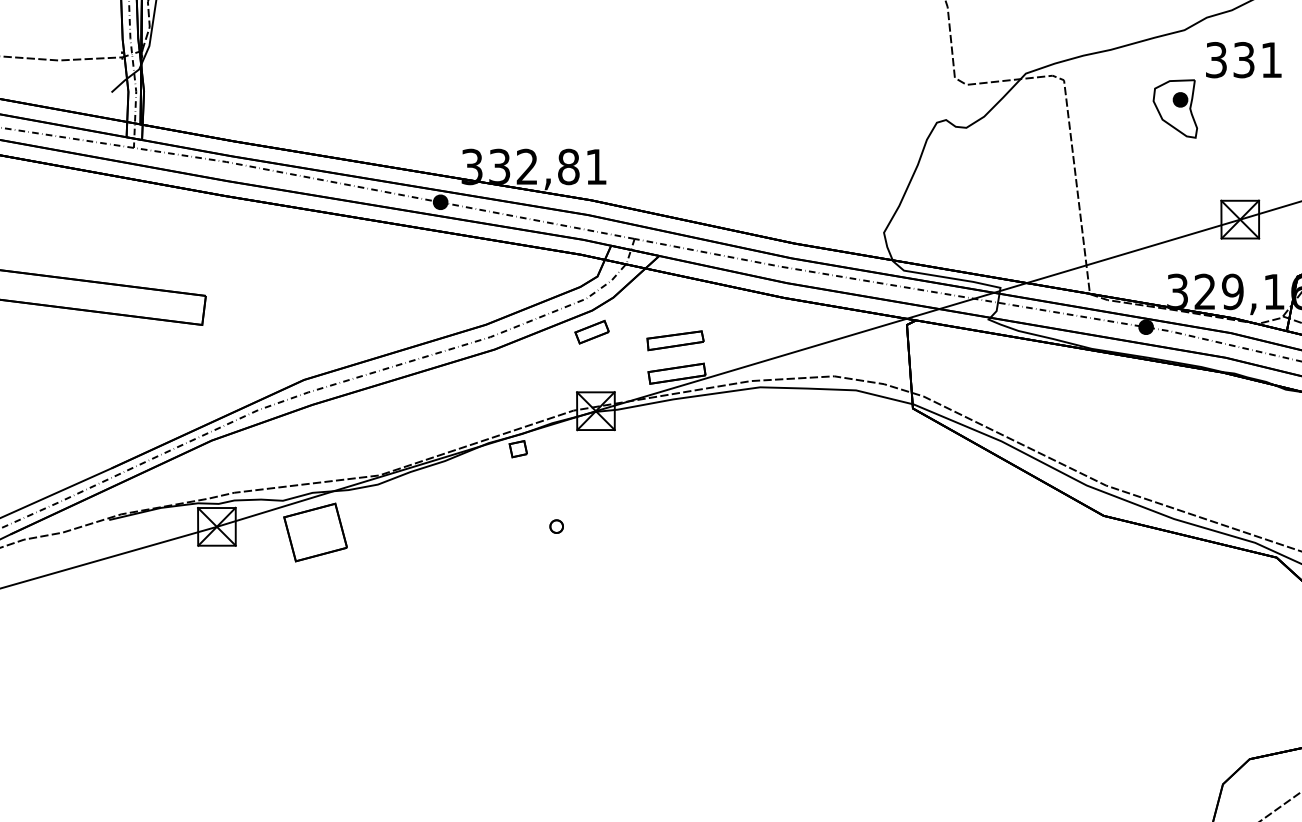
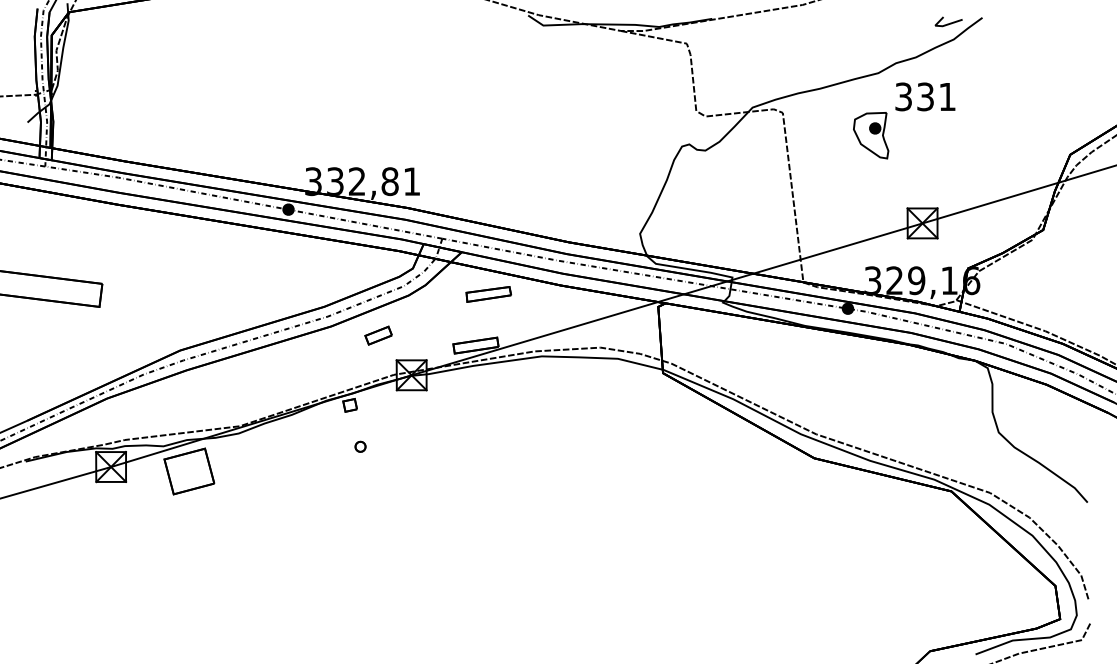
part: (591, 331) -> (378, 335), moved
part: (675, 340) -> (488, 294), moved
part: (556, 526) -> (360, 446), moved

